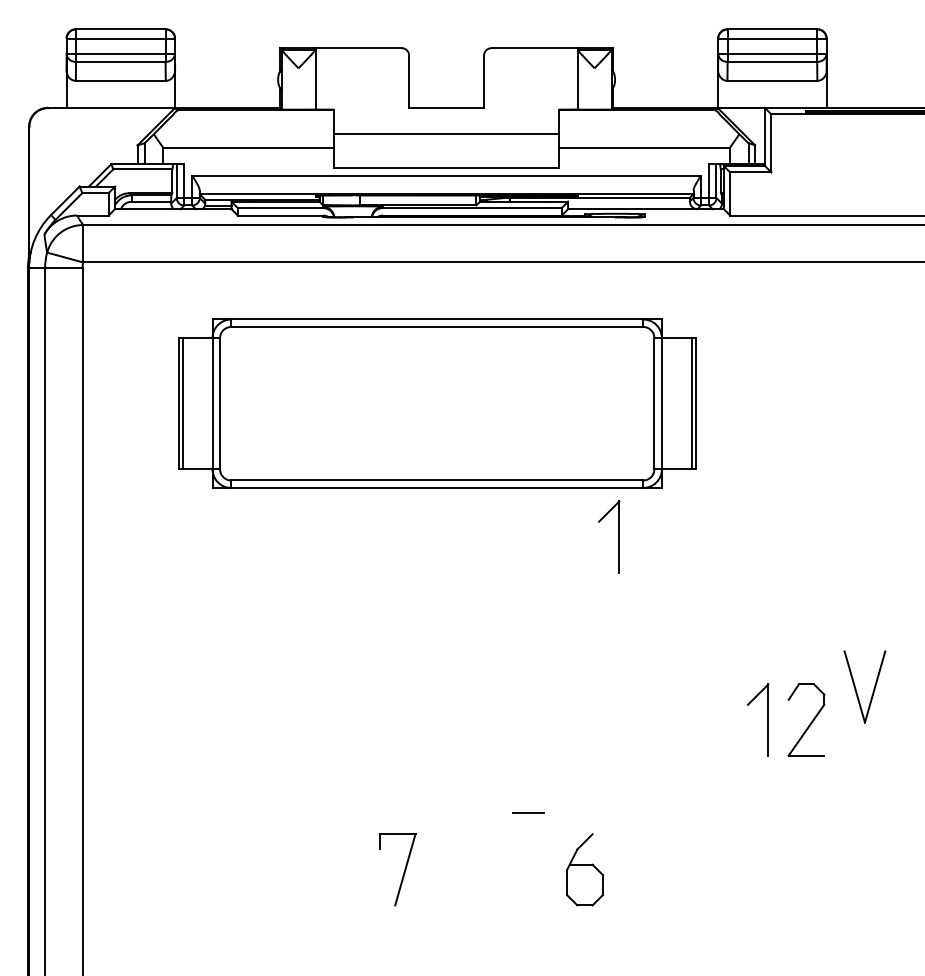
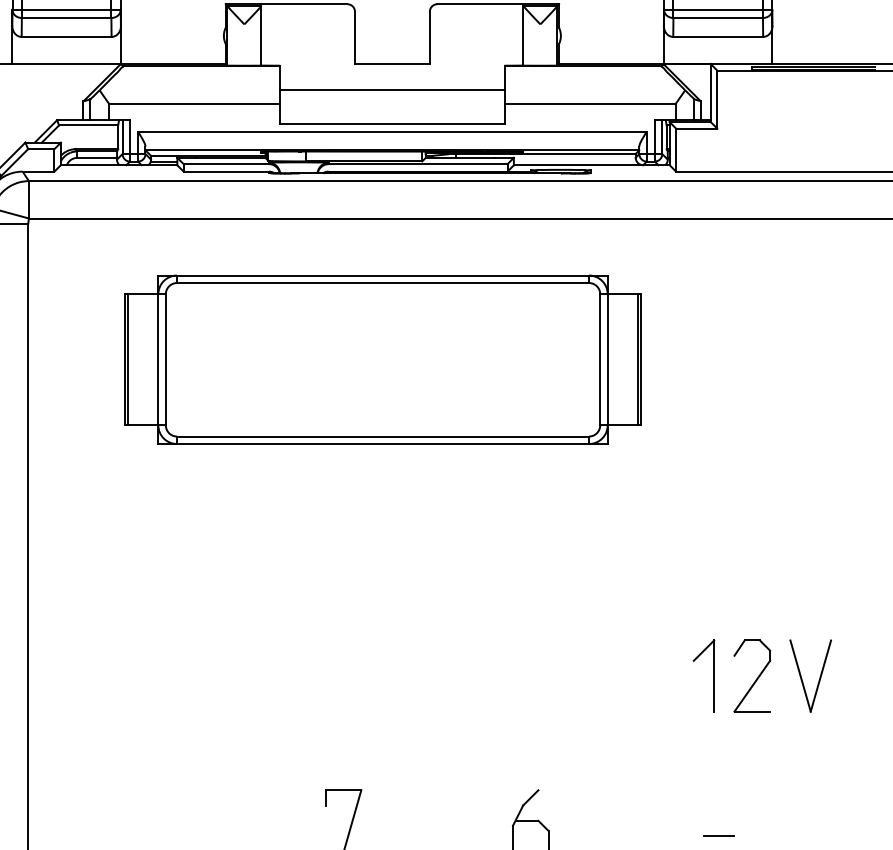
part: (618, 536) -> (564, 492), removed
part: (856, 688) -> (802, 677), moved
line: (528, 812) -> (719, 835), moved

